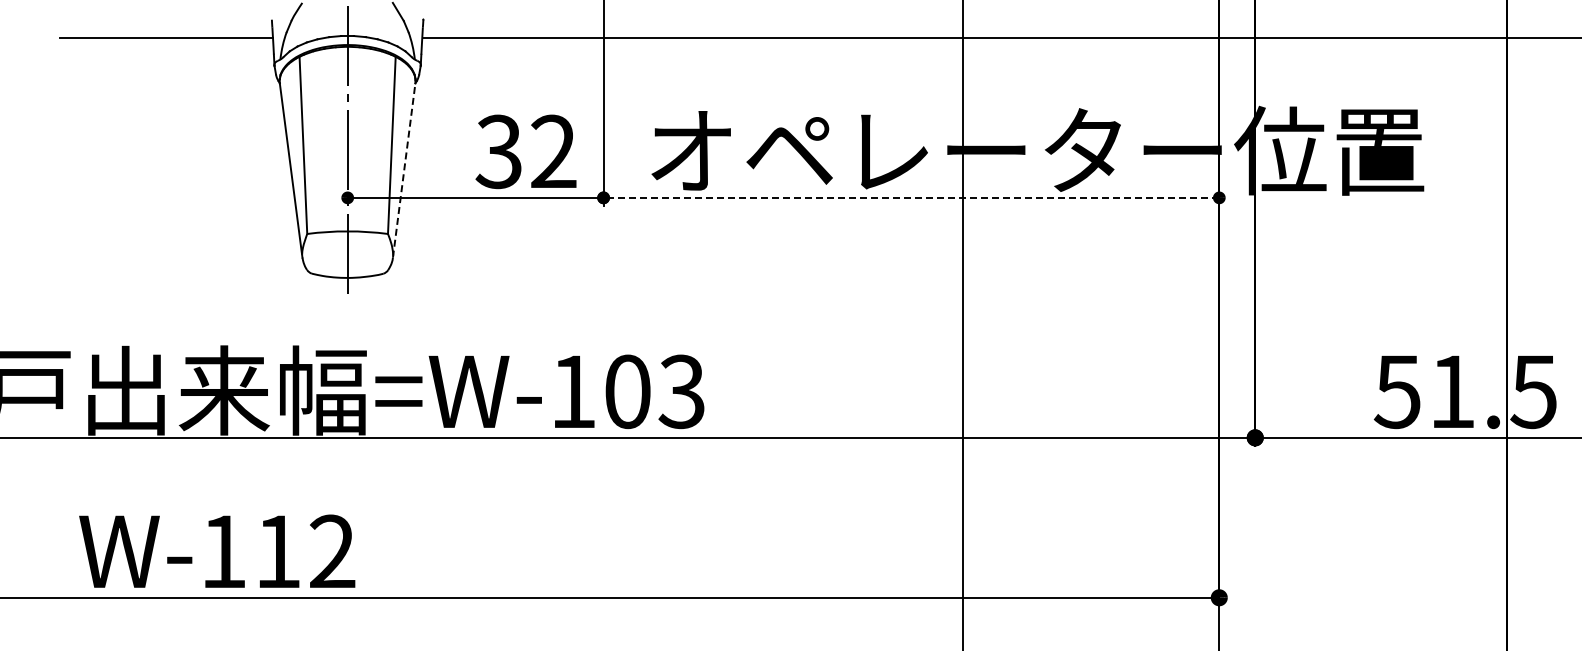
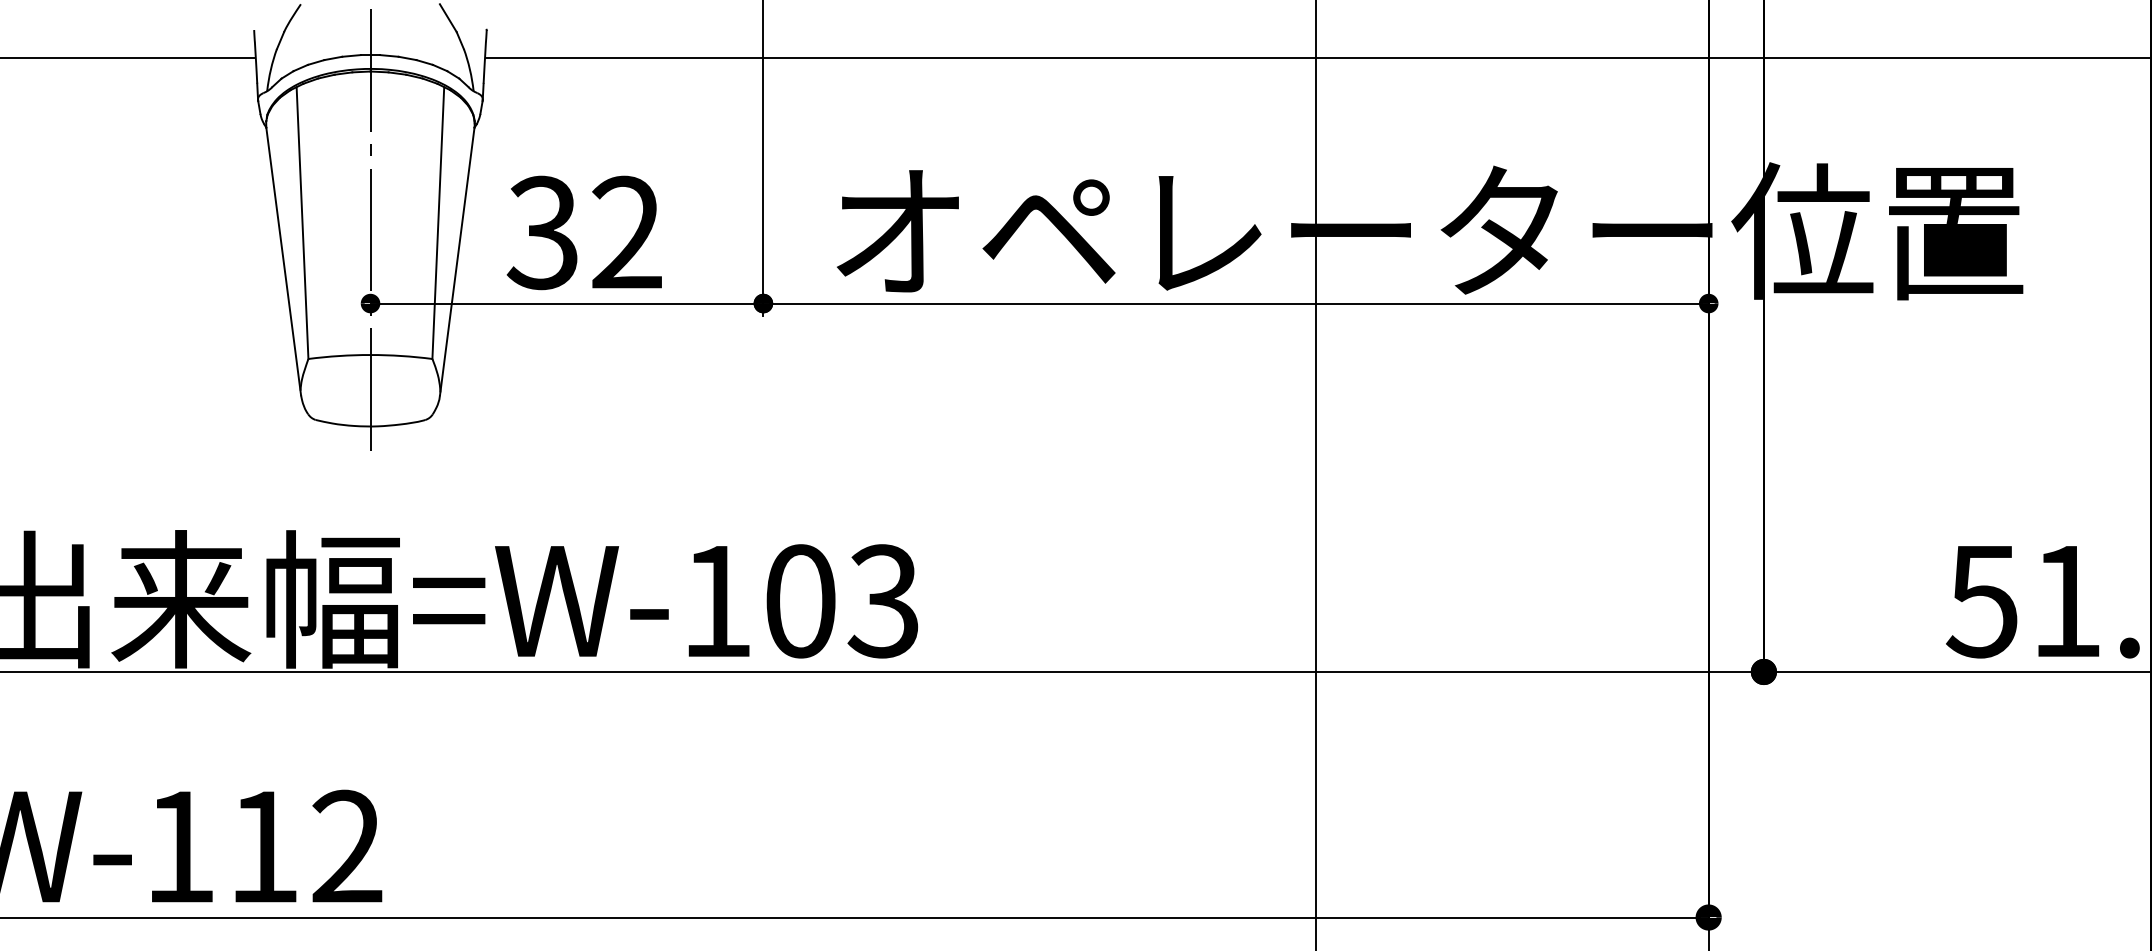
text: (525, 151) -> (583, 232), moved
line: (404, 170) -> (457, 261), dashed -> solid
line: (911, 197) -> (1236, 302), dashed -> solid

